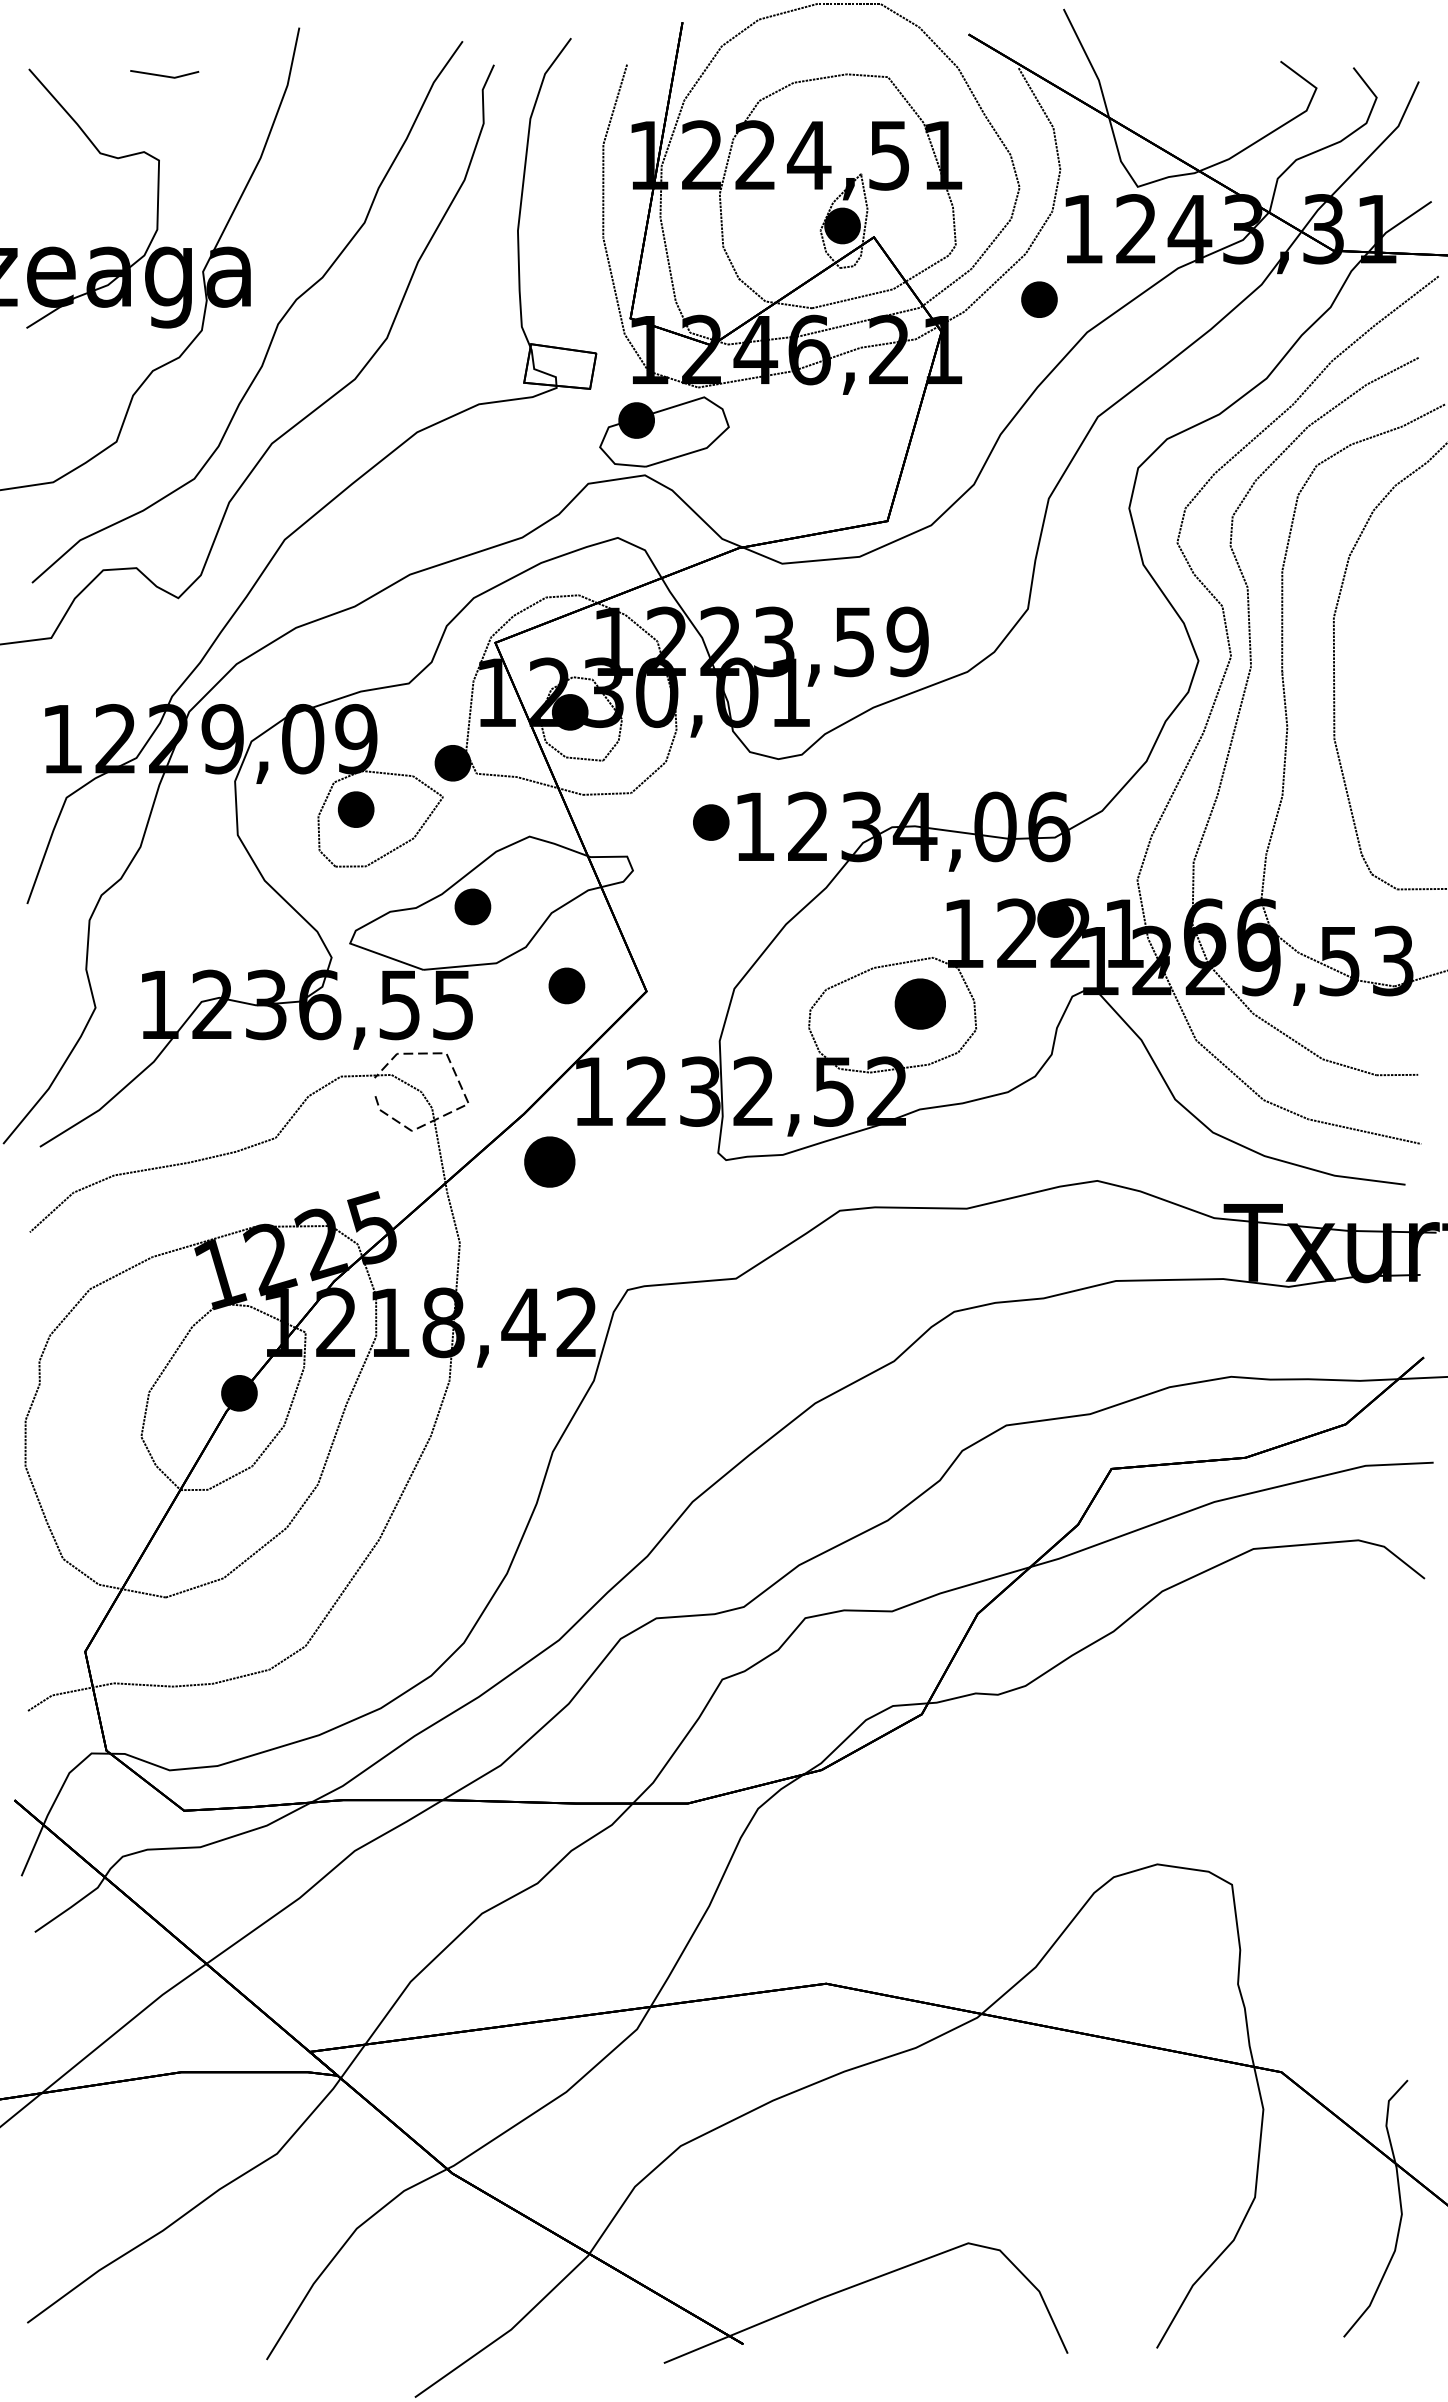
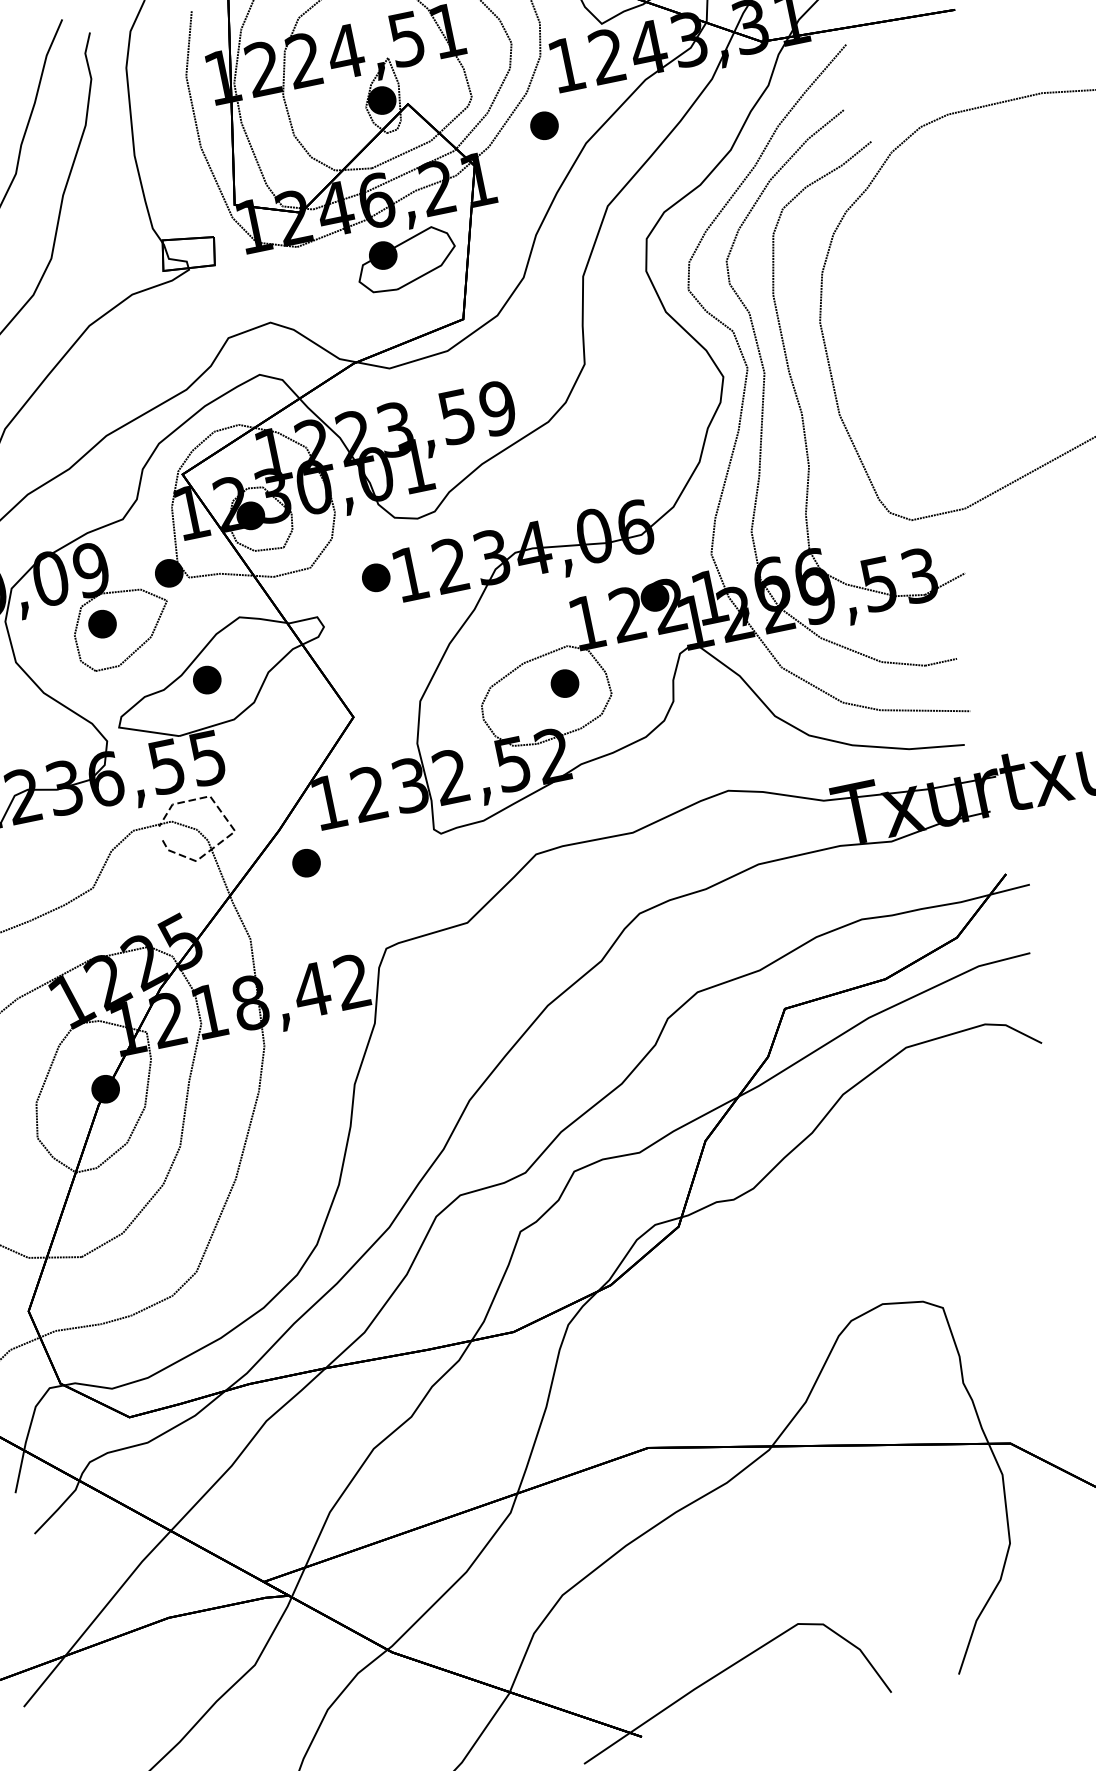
part: (664, 431) -> (406, 259), moved
part: (566, 985) -> (291, 725), removed
part: (920, 1004) -> (565, 683), size x0.71
part: (549, 1162) -> (306, 863), size x0.71

